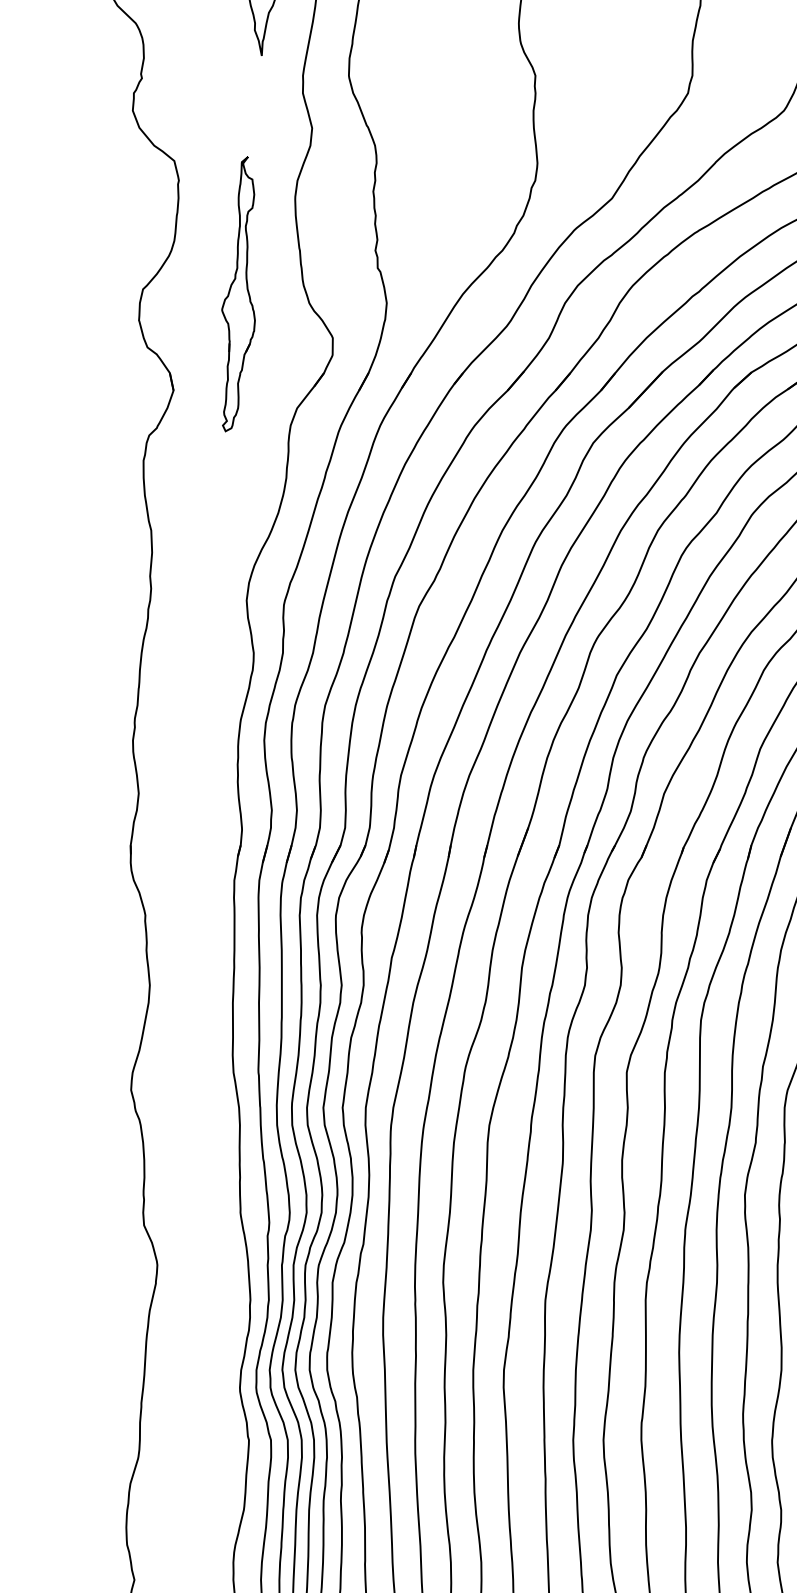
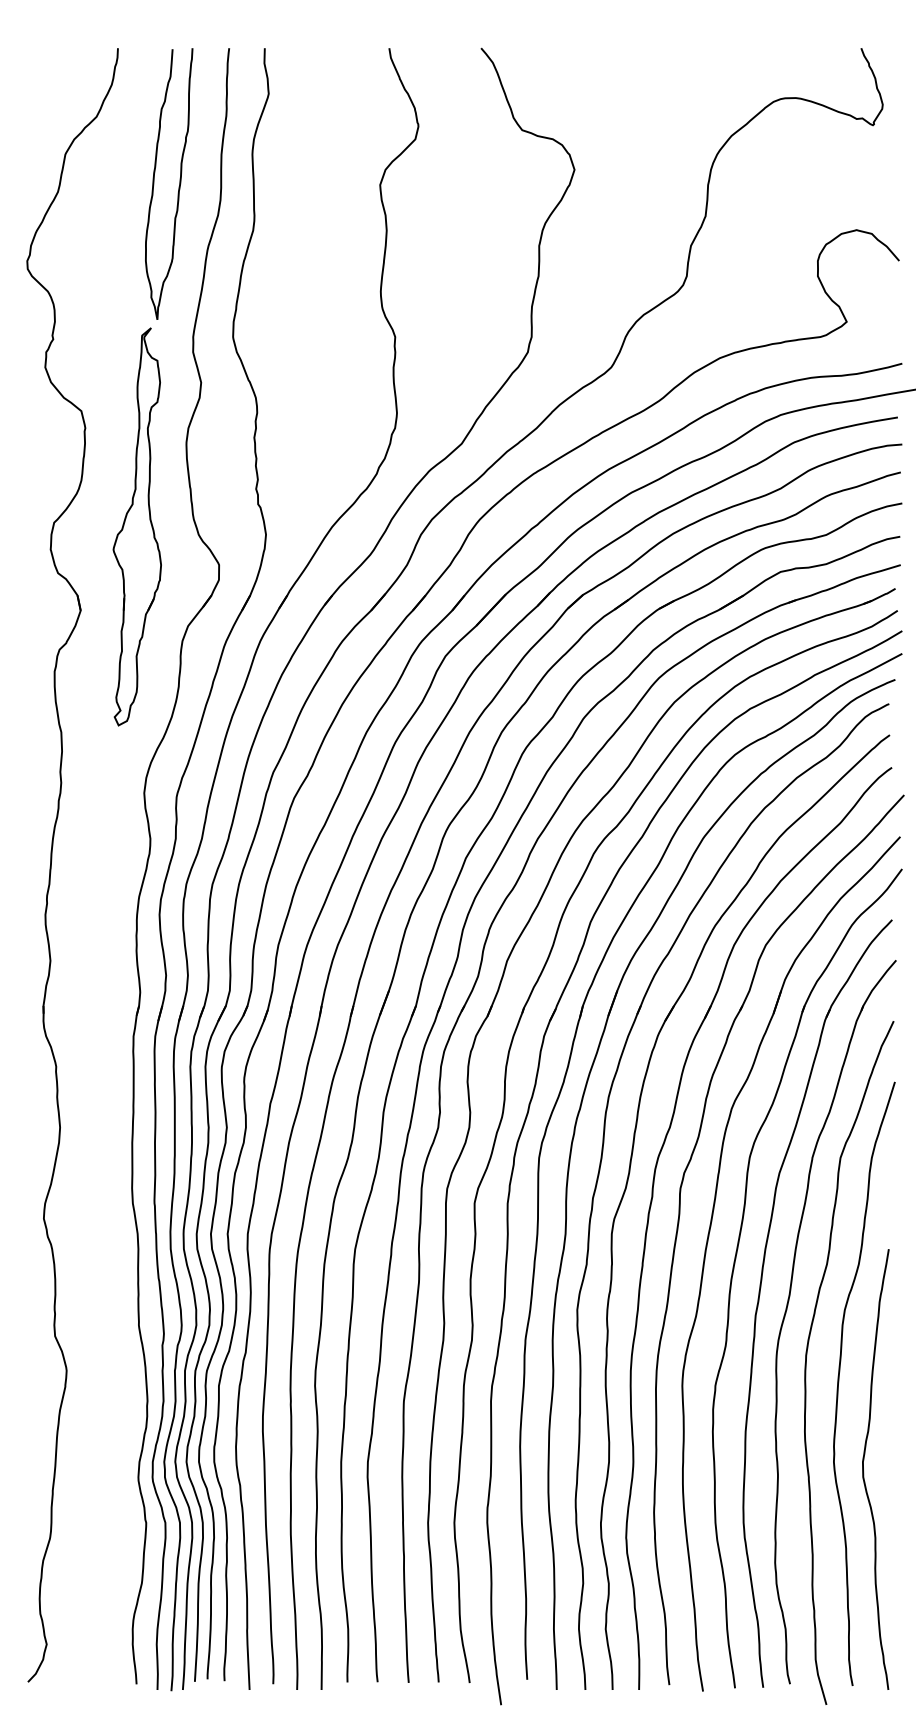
part: (237, 293) -> (136, 526), size x1.67

